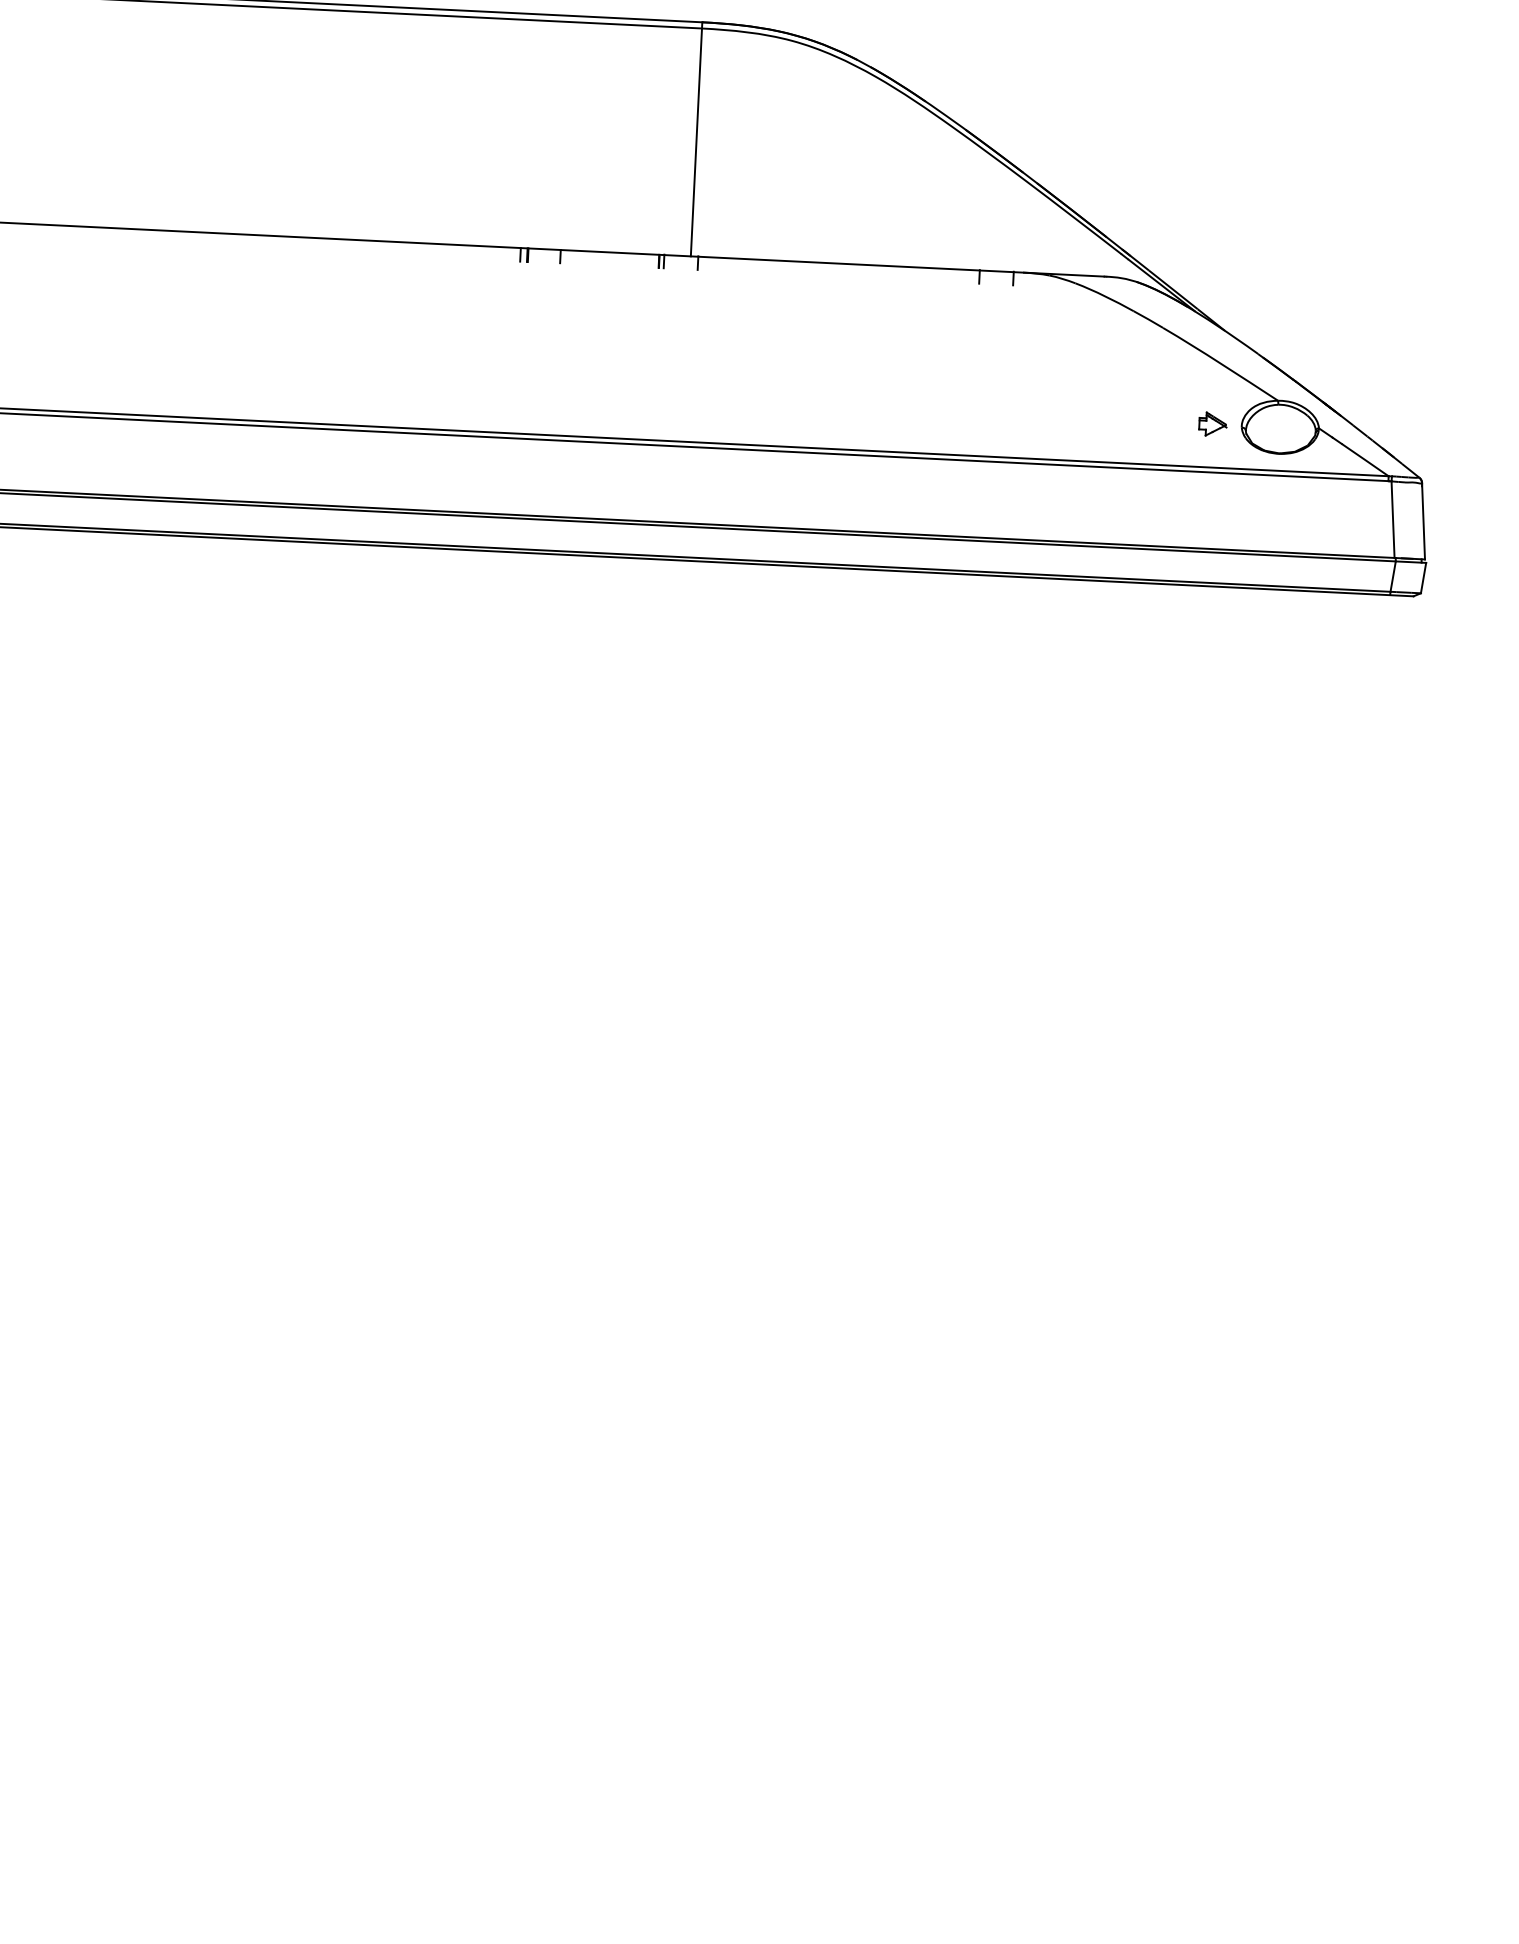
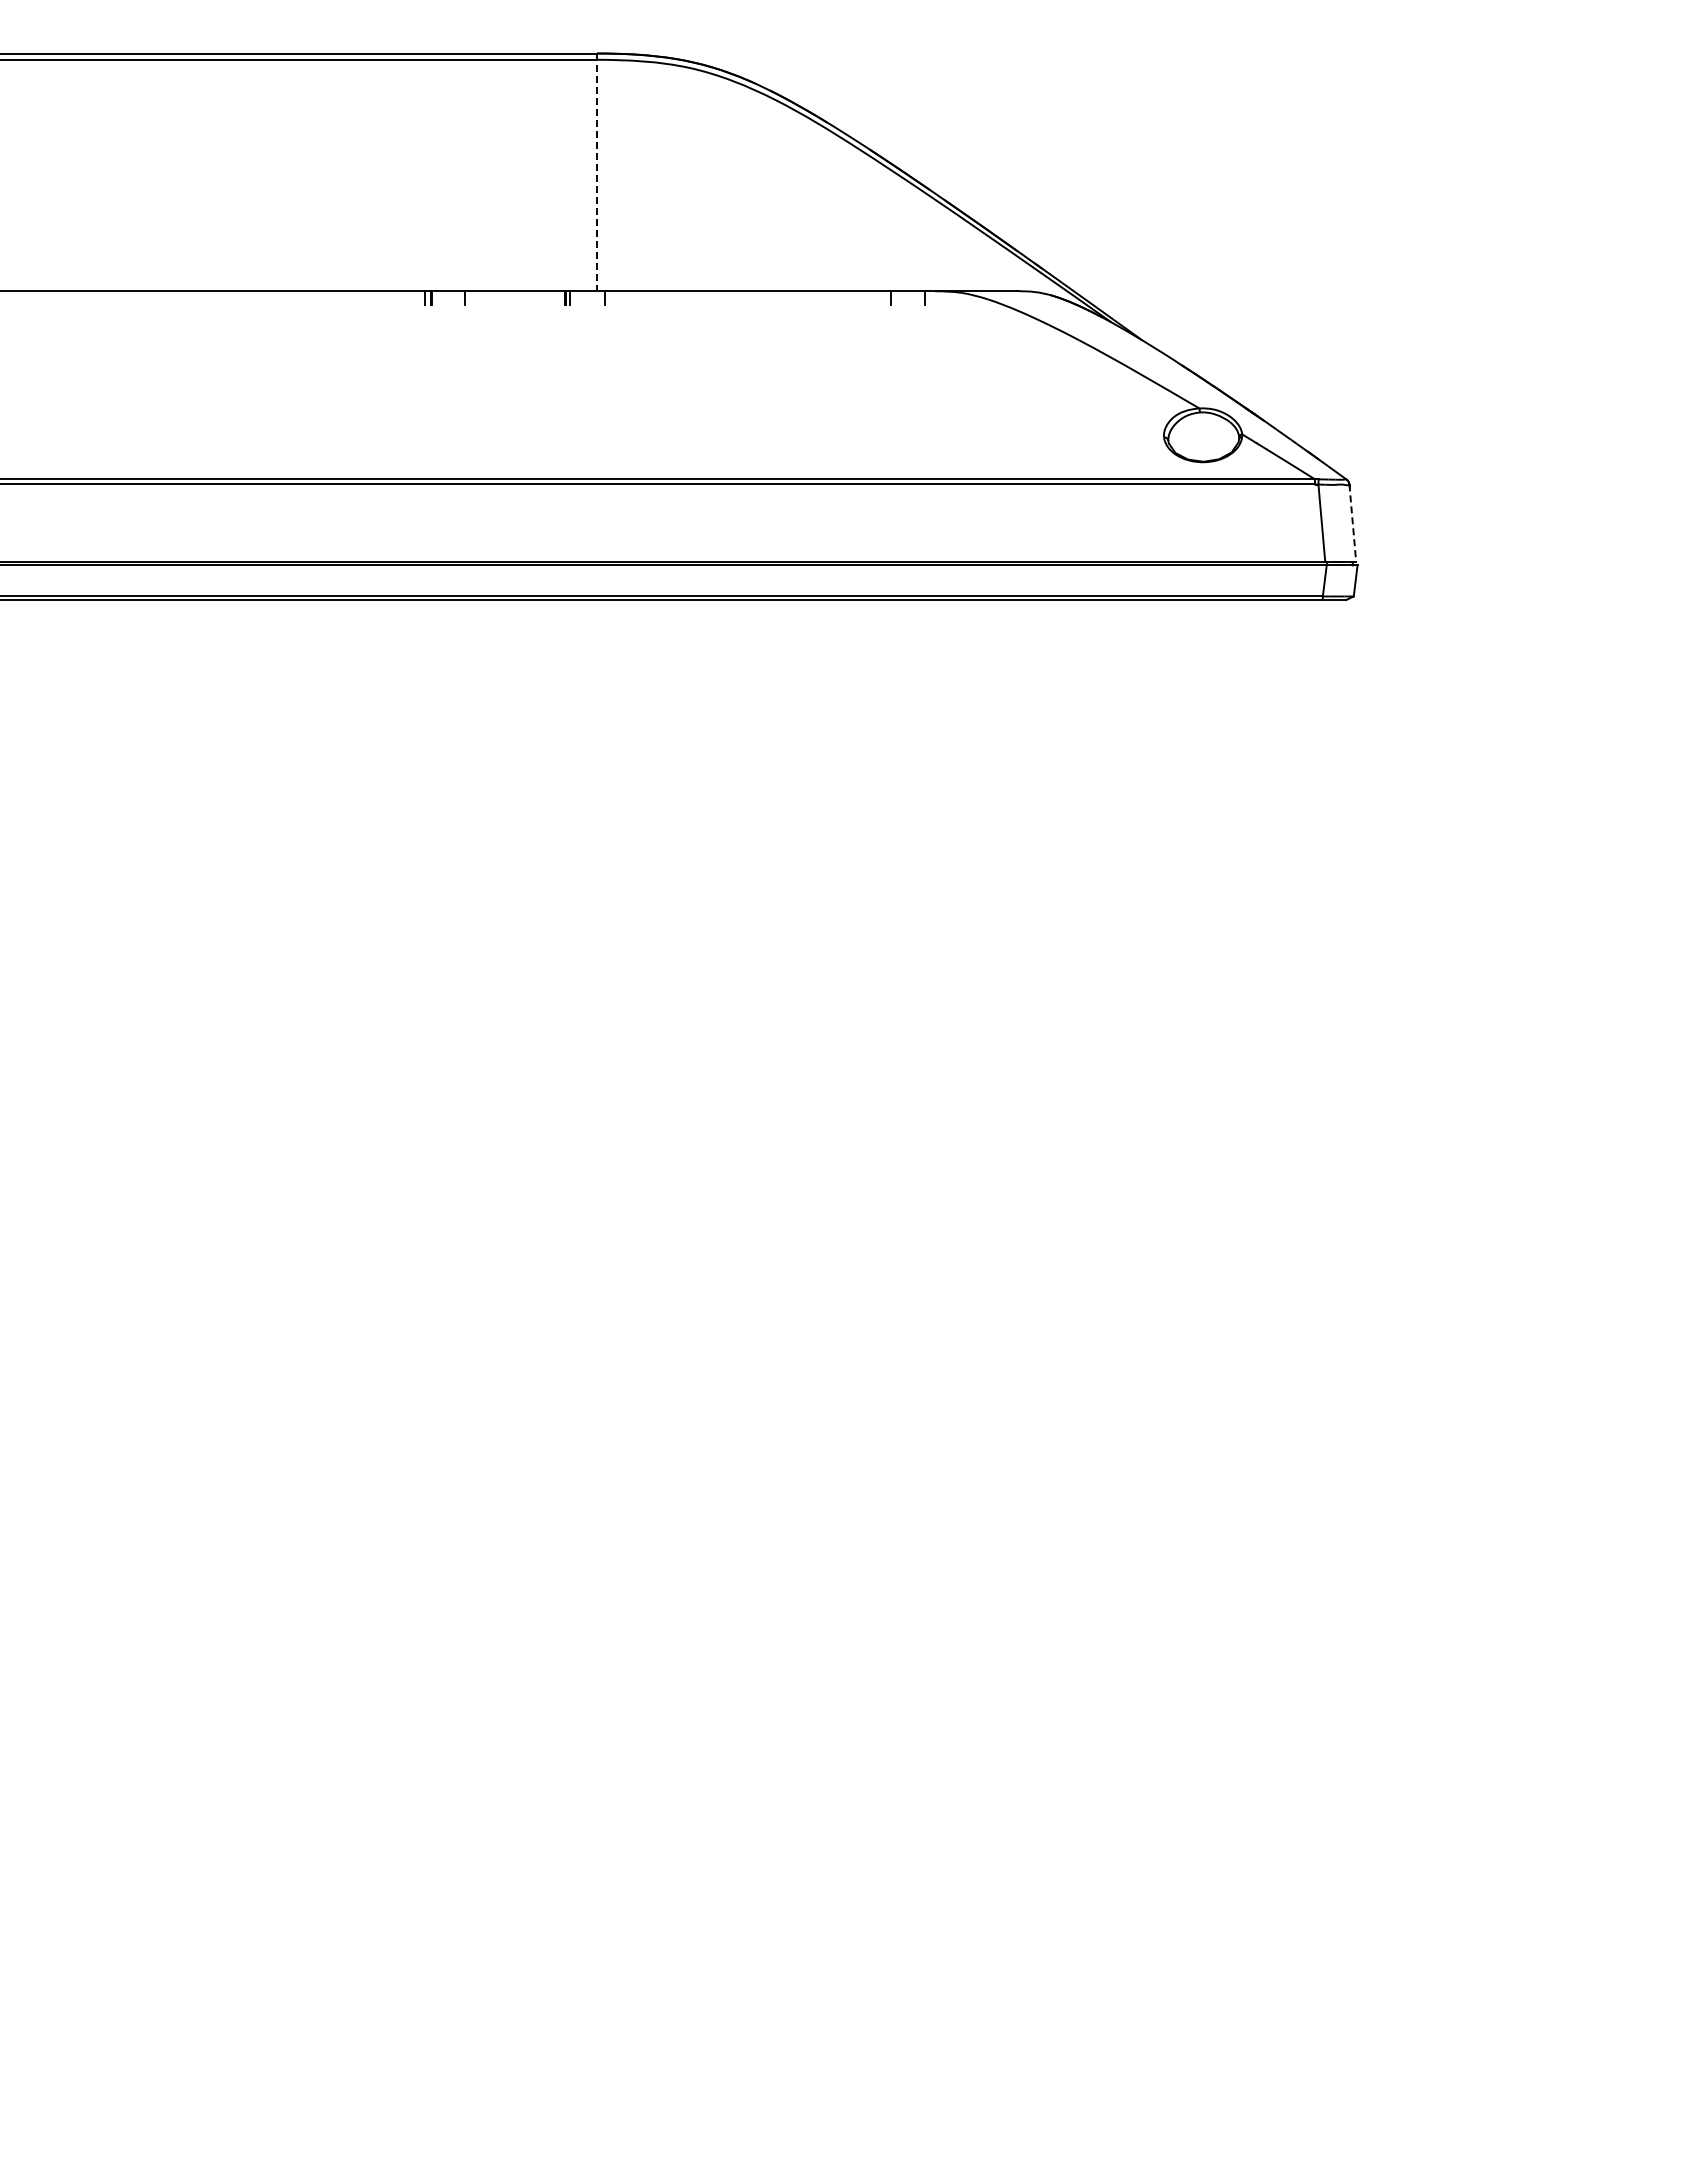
line: (696, 139) -> (597, 172), solid -> dashed
part: (1212, 424) -> (1134, 435), removed
line: (1423, 521) -> (1352, 523), solid -> dashed

